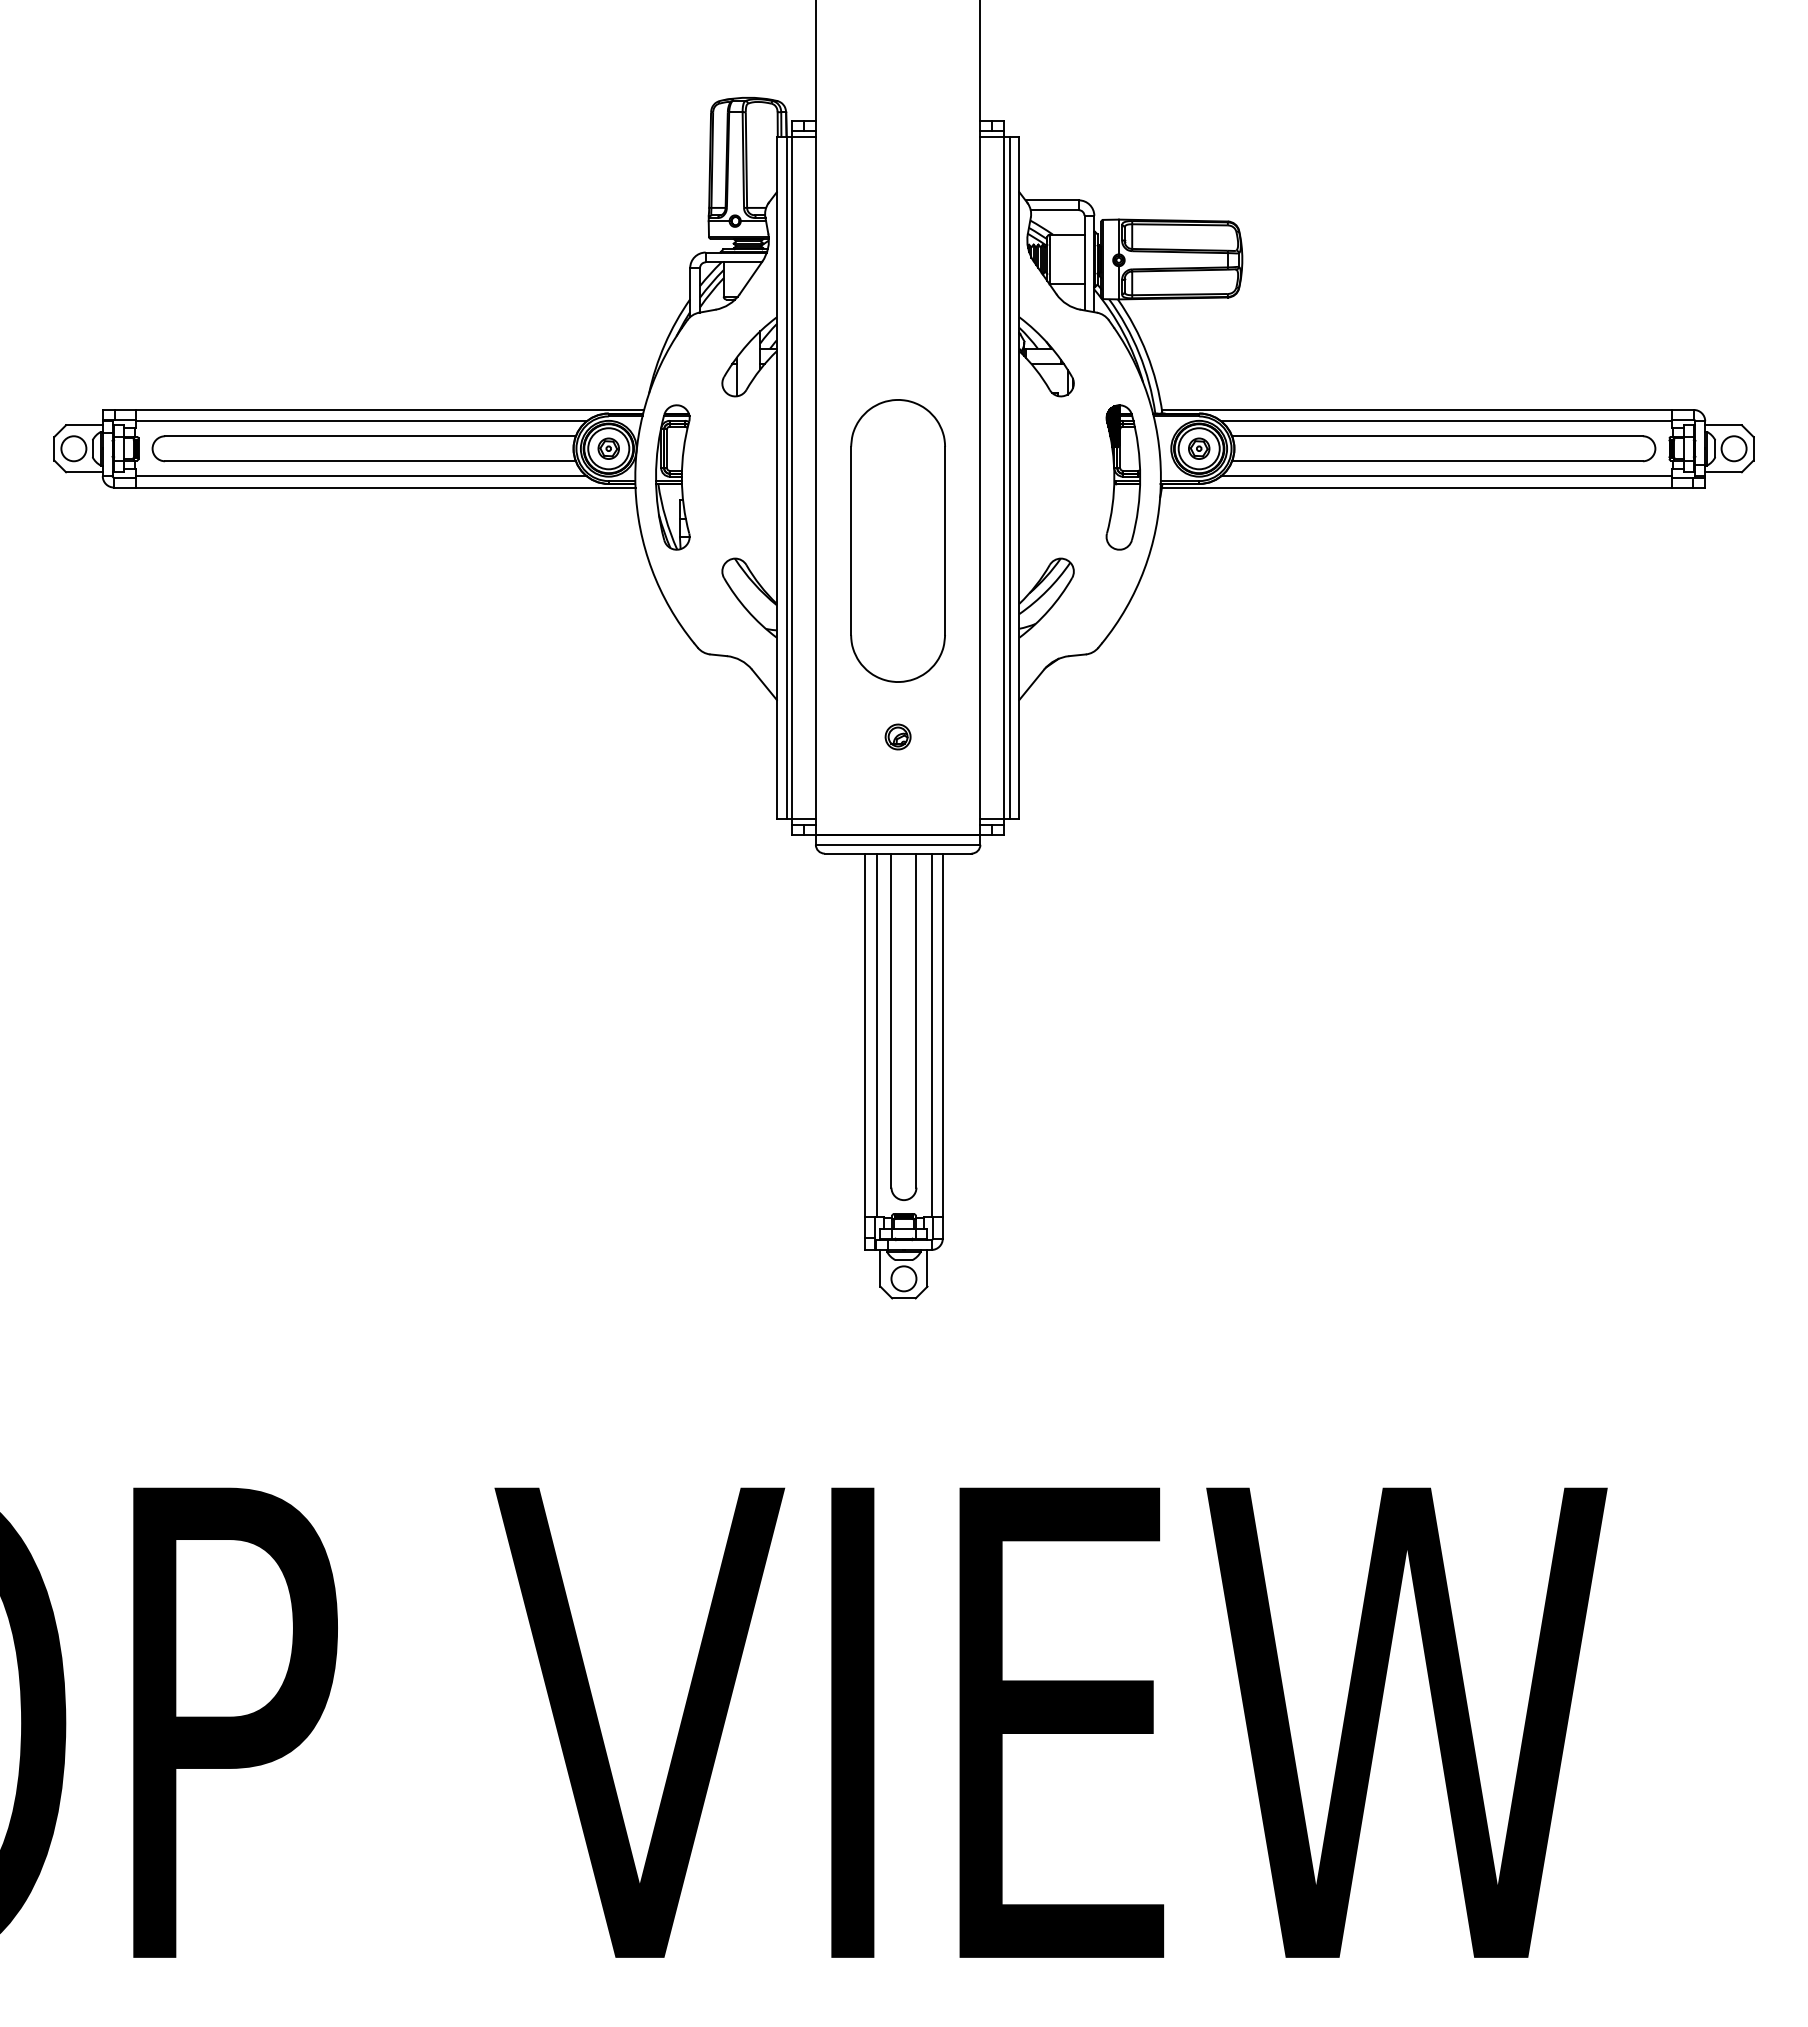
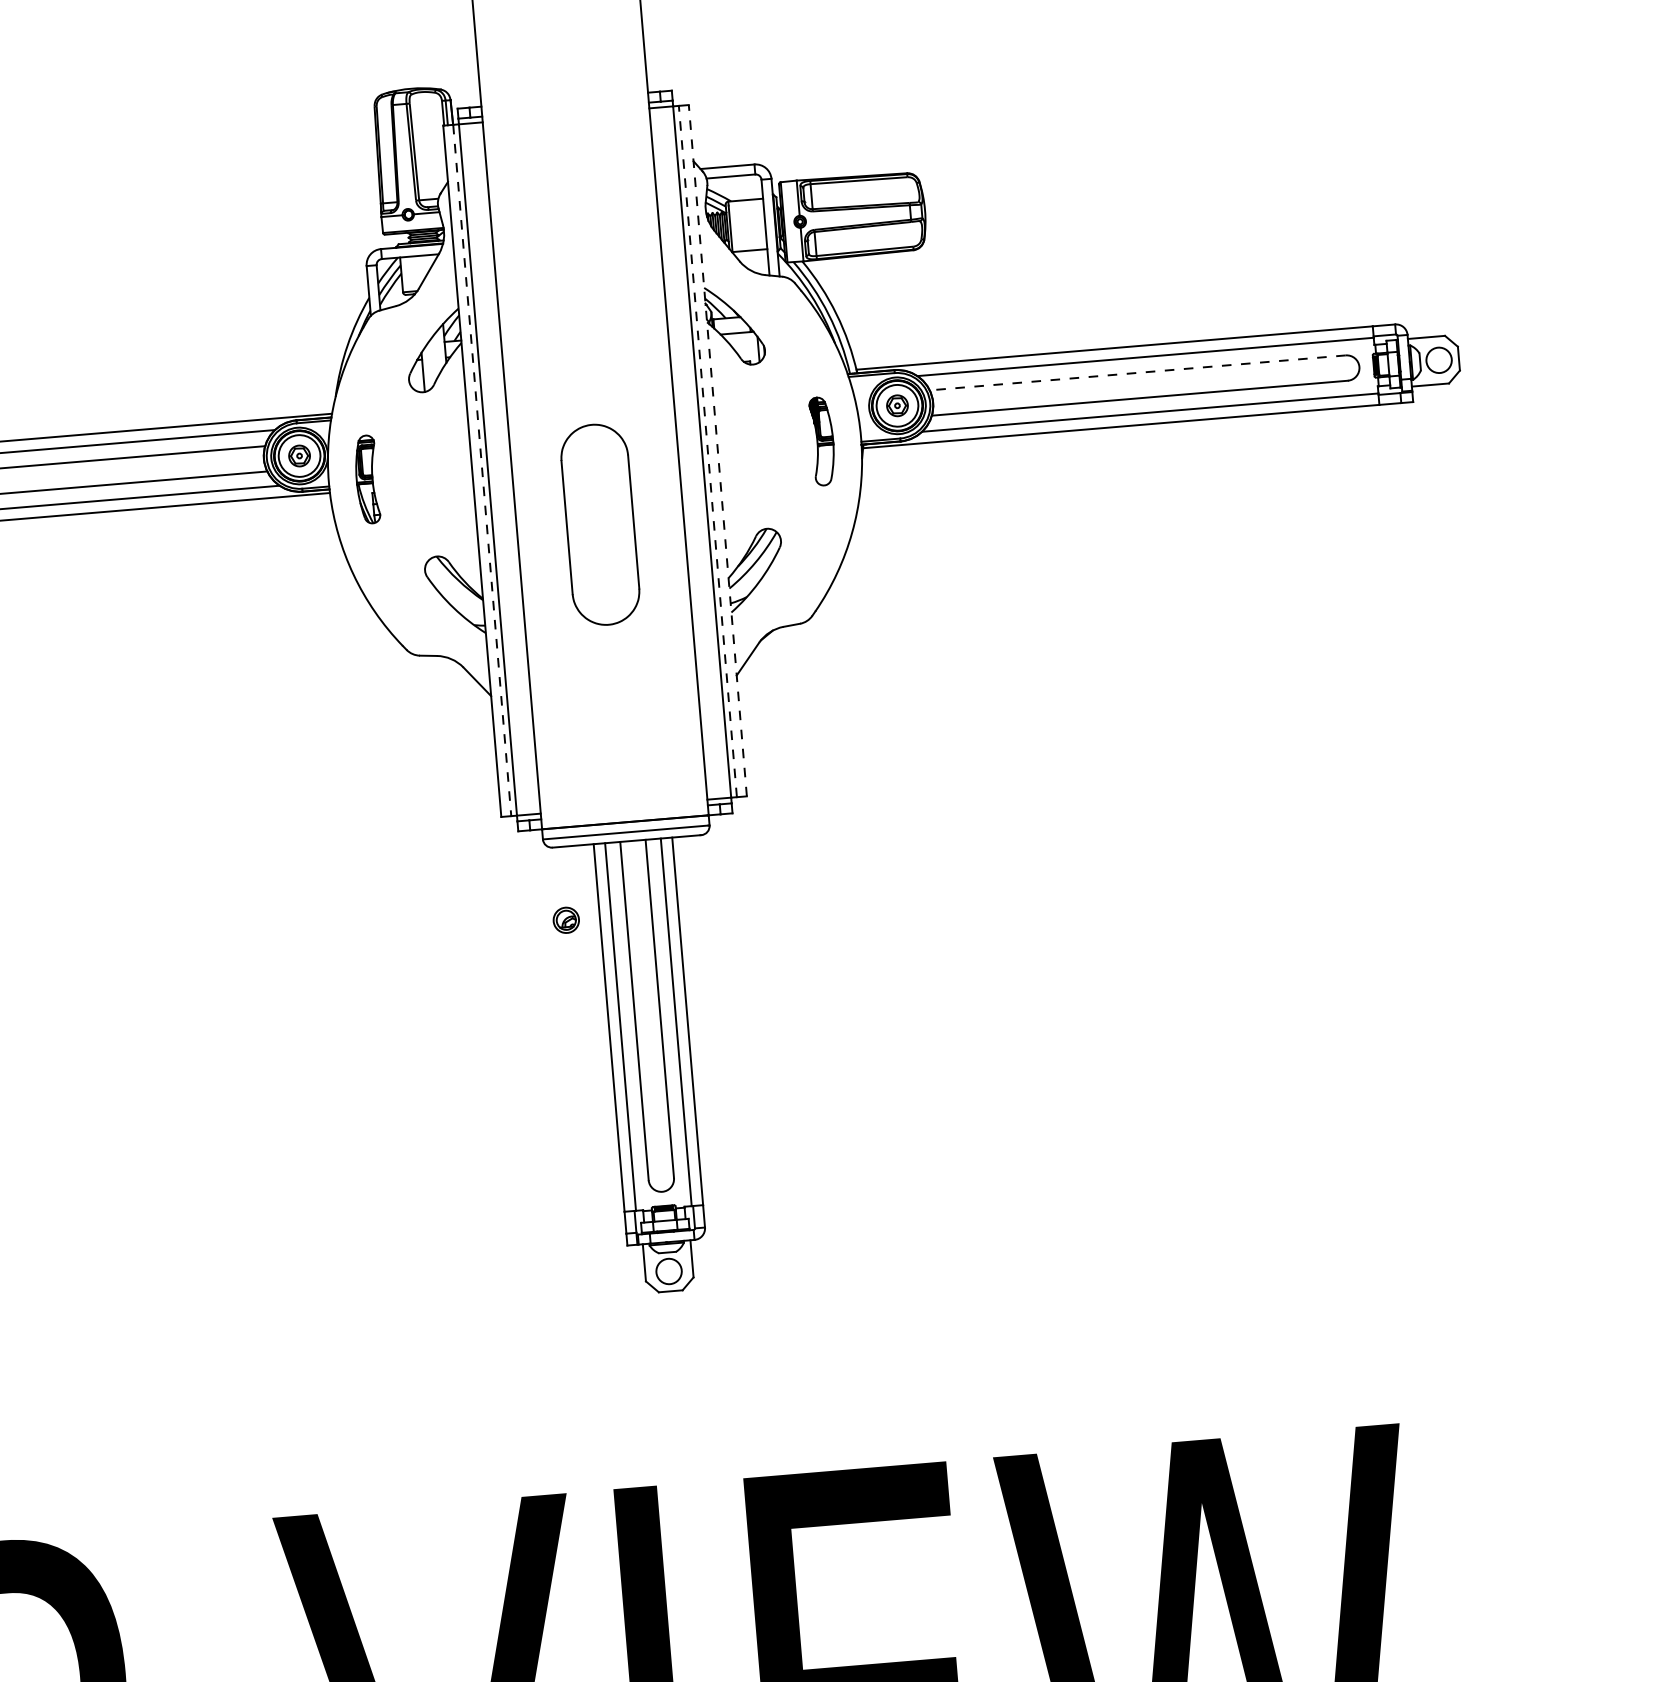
line: (1437, 436) -> (1137, 373), solid -> dashed
part: (672, 477) -> (366, 479), size x0.6
line: (1009, 477) -> (707, 451), solid -> dashed
line: (1019, 477) -> (717, 450), solid -> dashed
part: (1122, 477) -> (822, 441), size x0.6
line: (786, 478) -> (482, 471), solid -> dashed
part: (897, 540) -> (599, 524), size x0.7
part: (897, 736) -> (565, 919), moved

